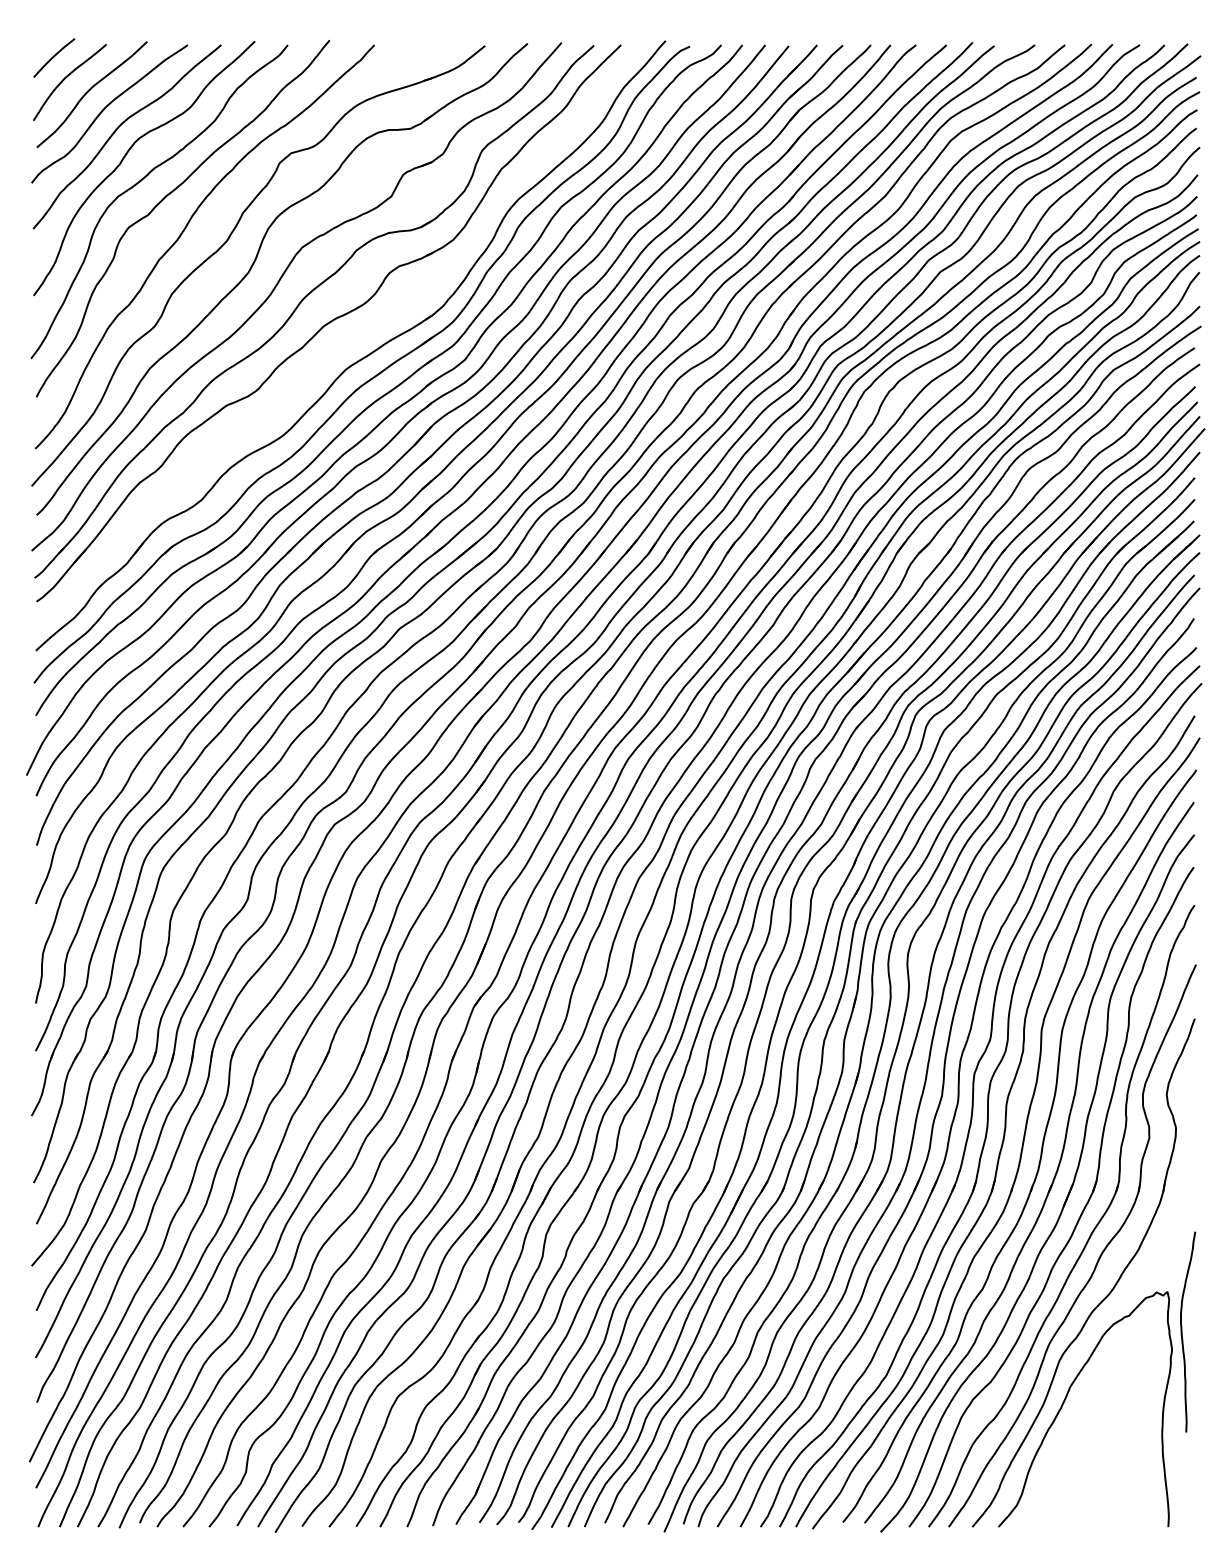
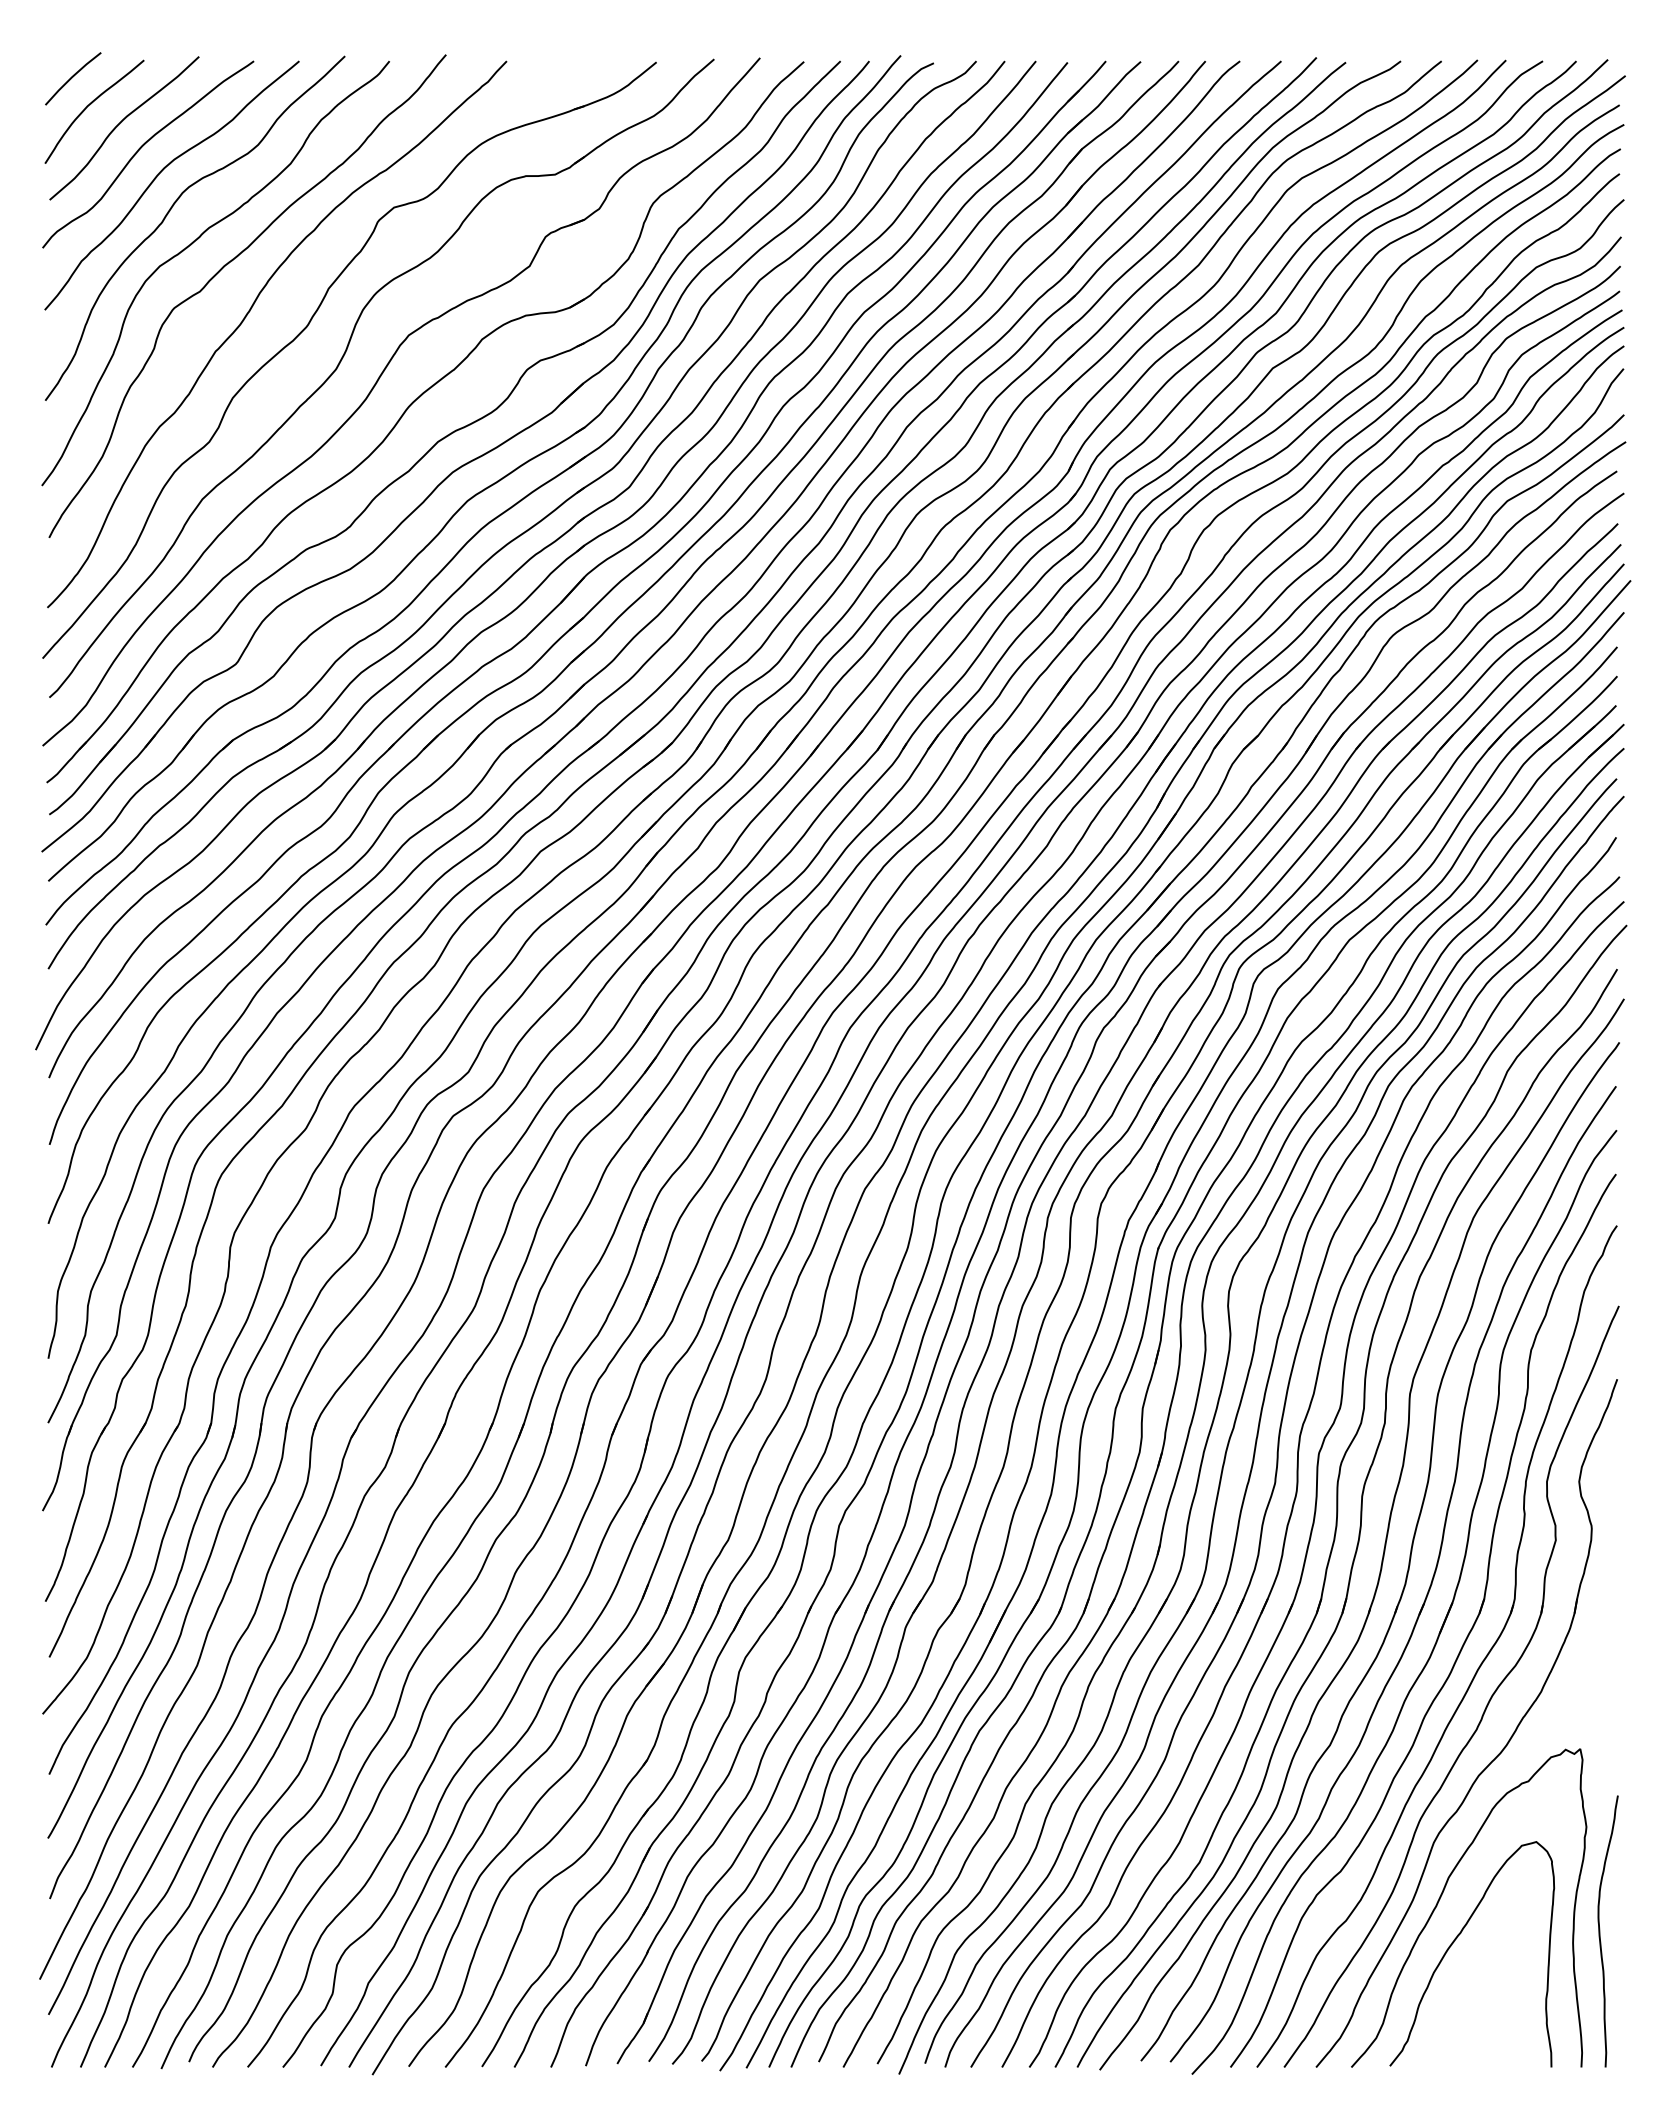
part: (339, 344) -> (459, 466), added
curve: (1182, 1332) -> (1600, 1931), moved
curve: (1074, 1434) -> (1454, 1942), added

